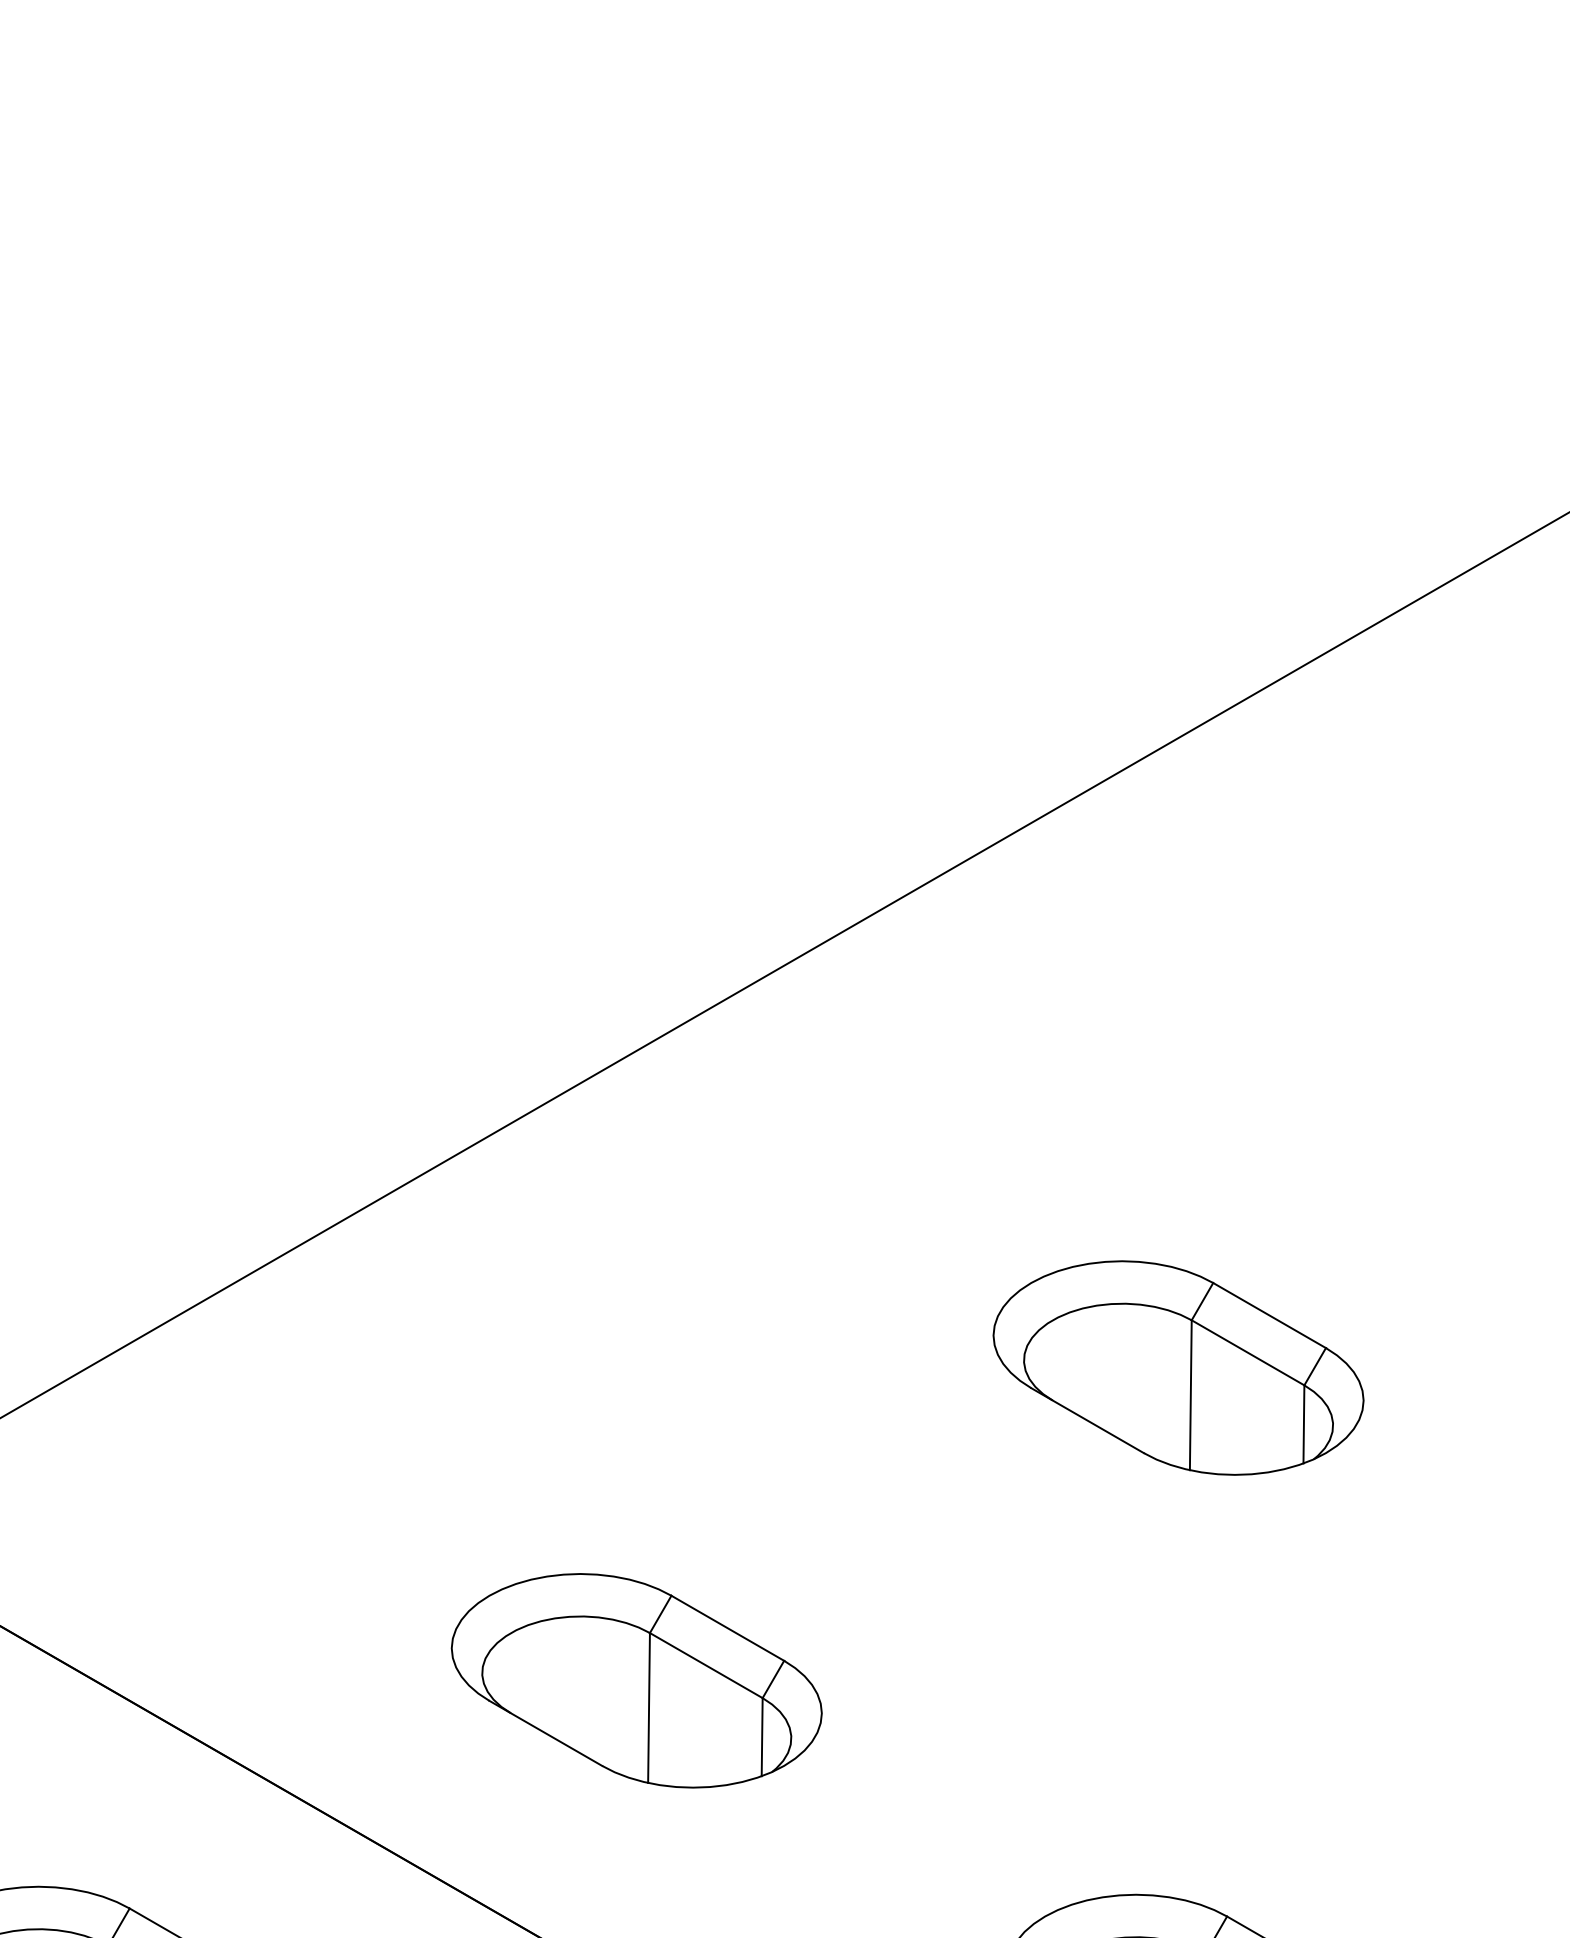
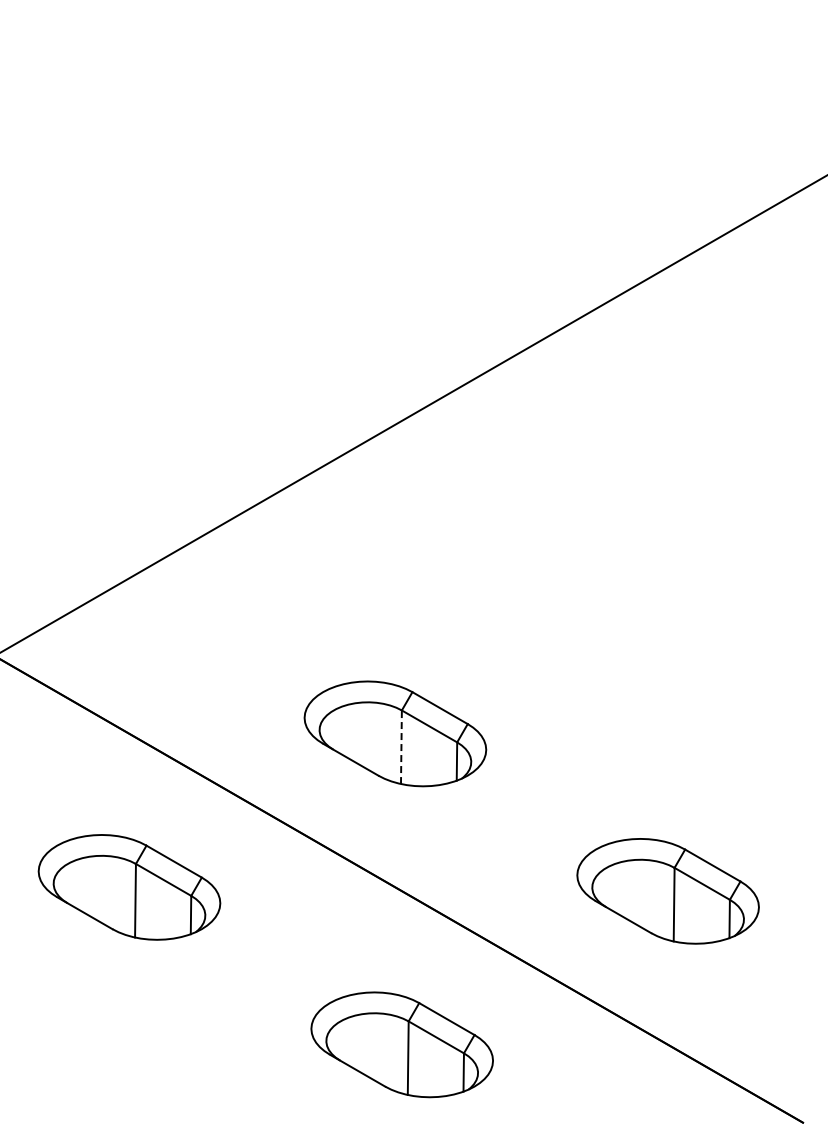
part: (1178, 1368) -> (661, 580), removed
line: (649, 1708) -> (401, 747), solid -> dashed

